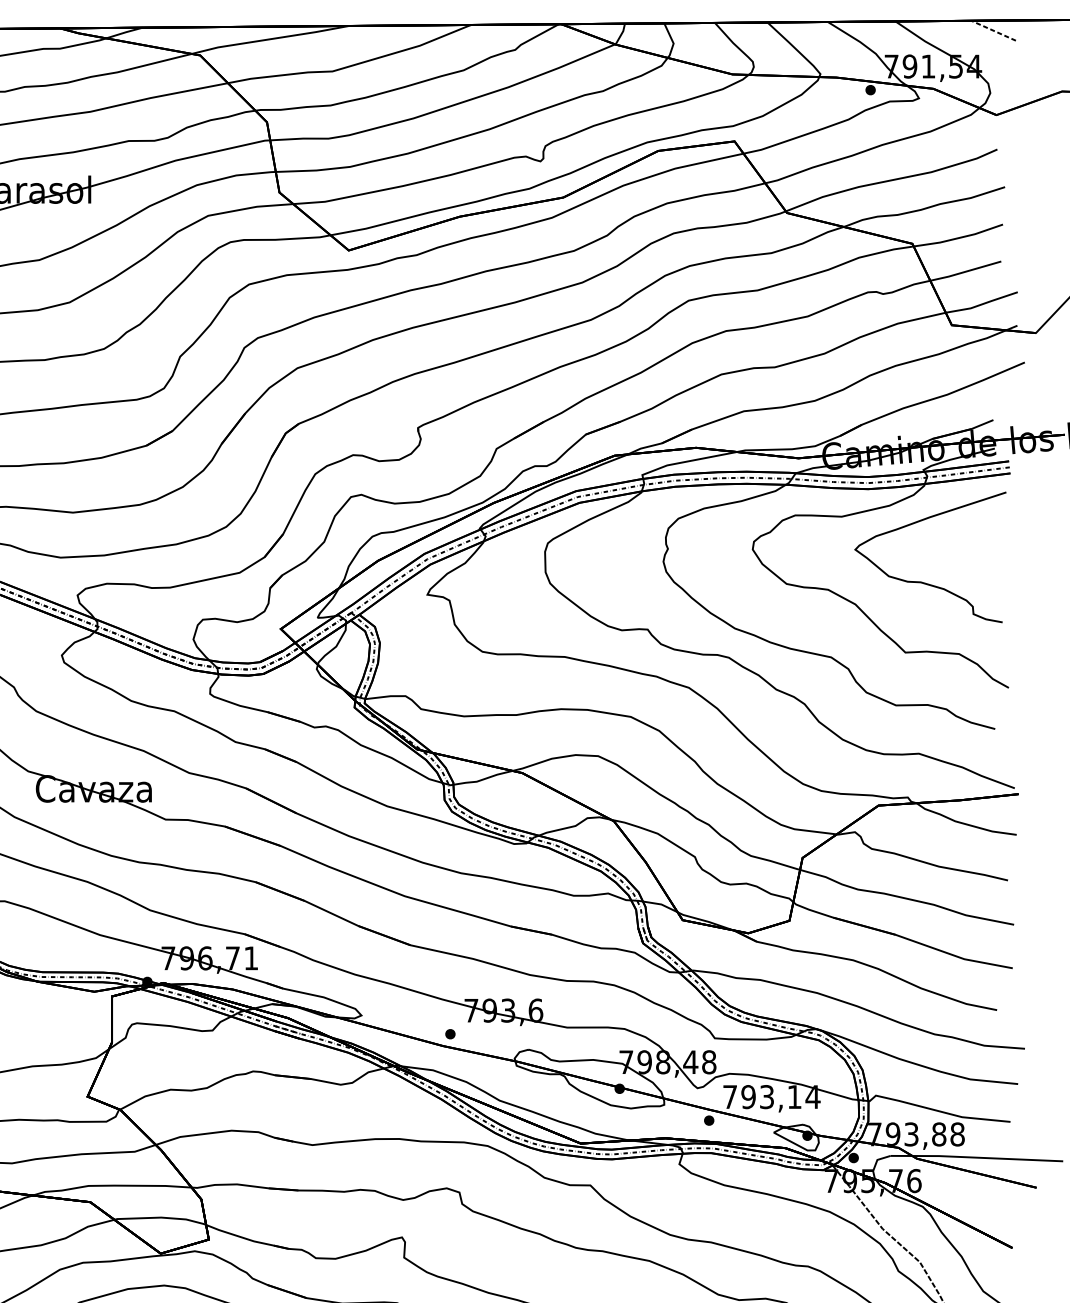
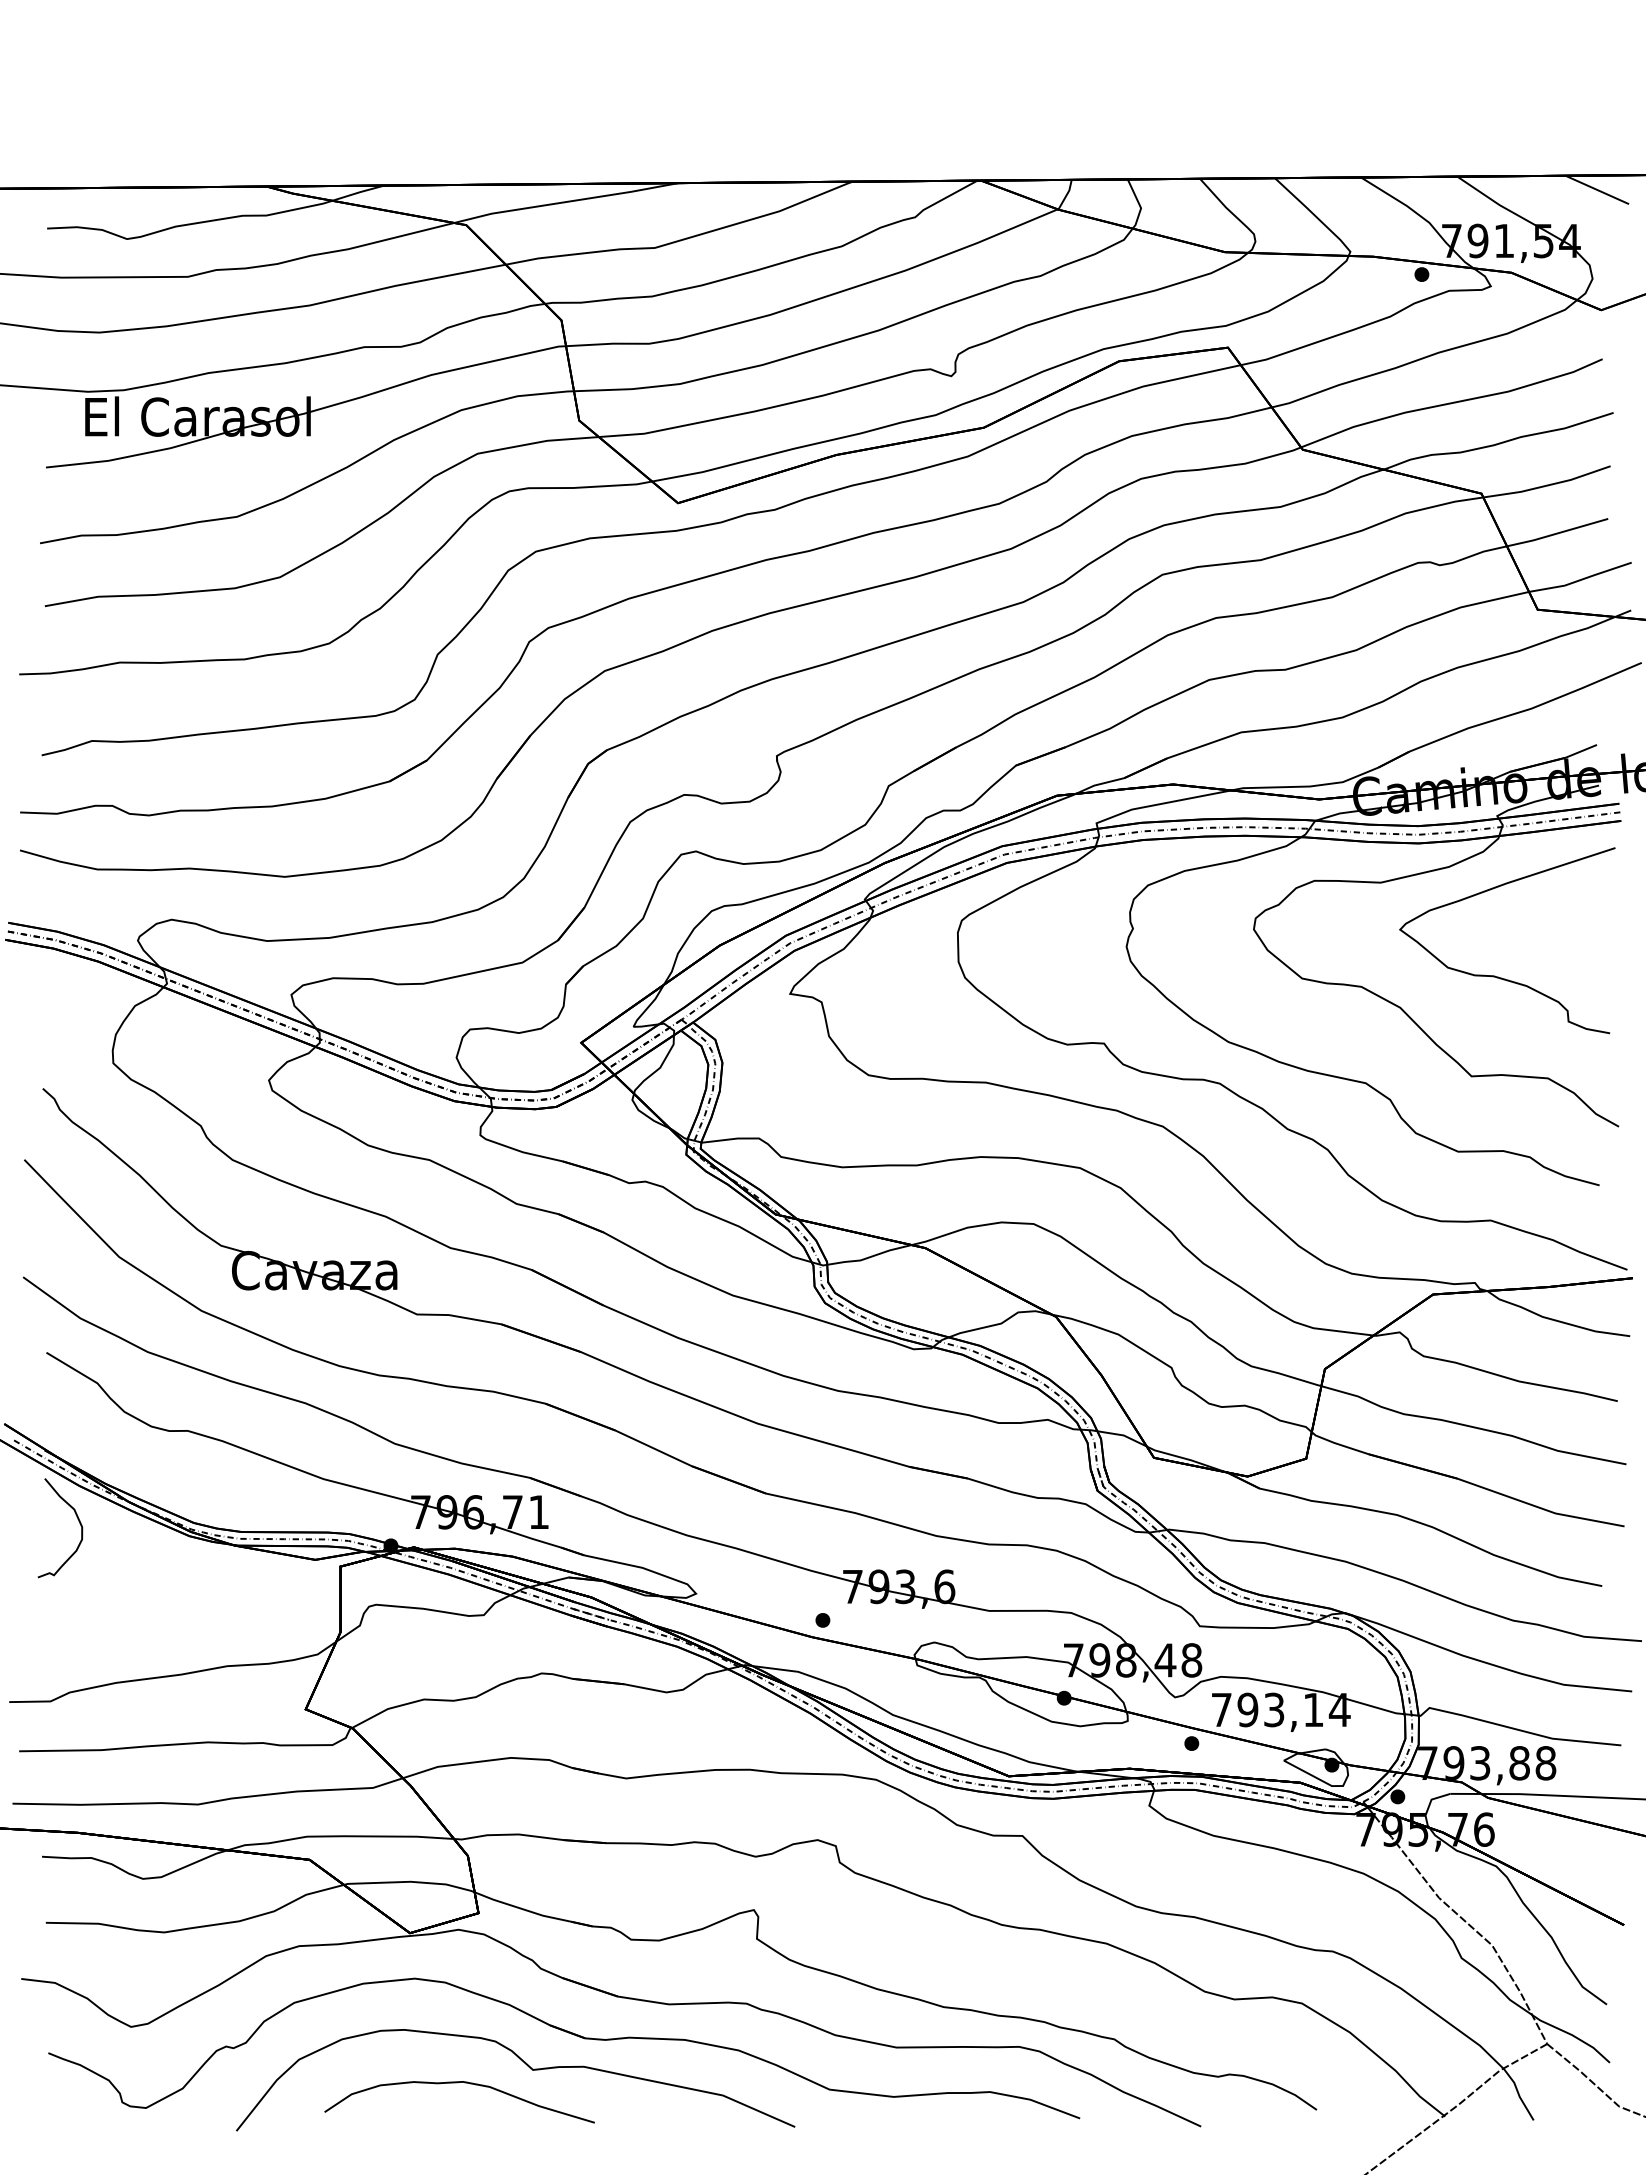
line: (993, 30) -> (1597, 189), dashed -> solid

